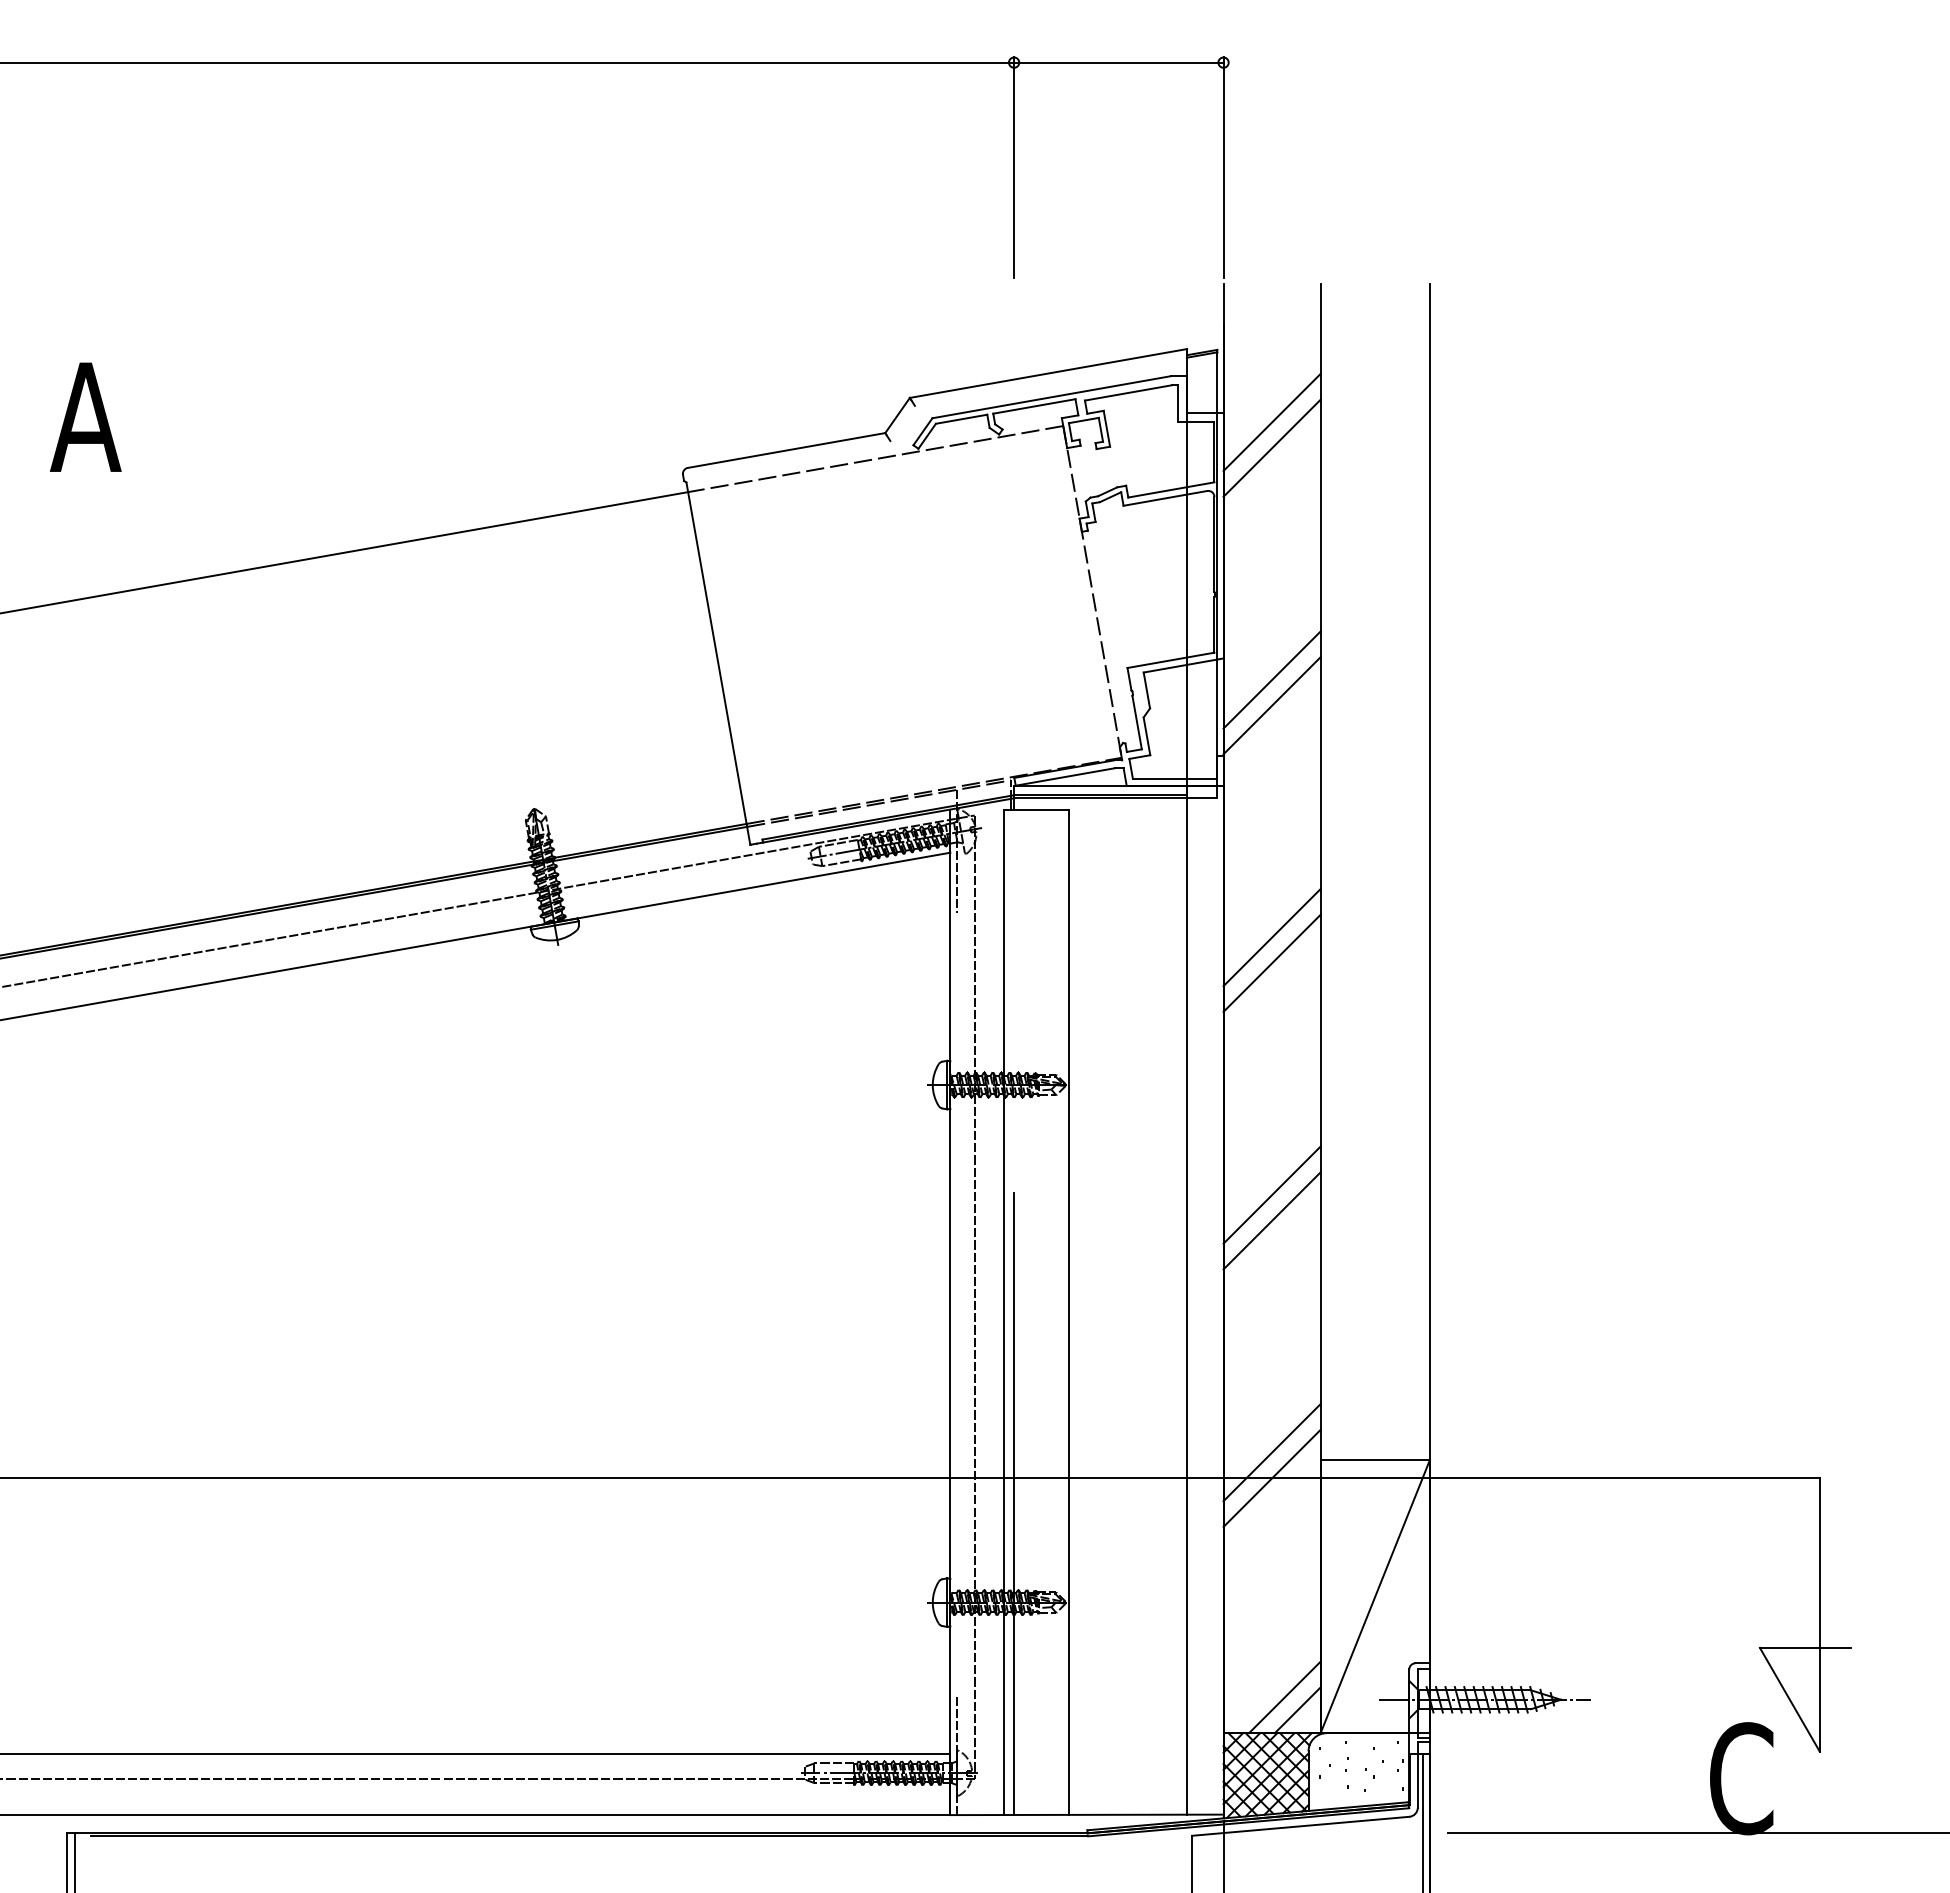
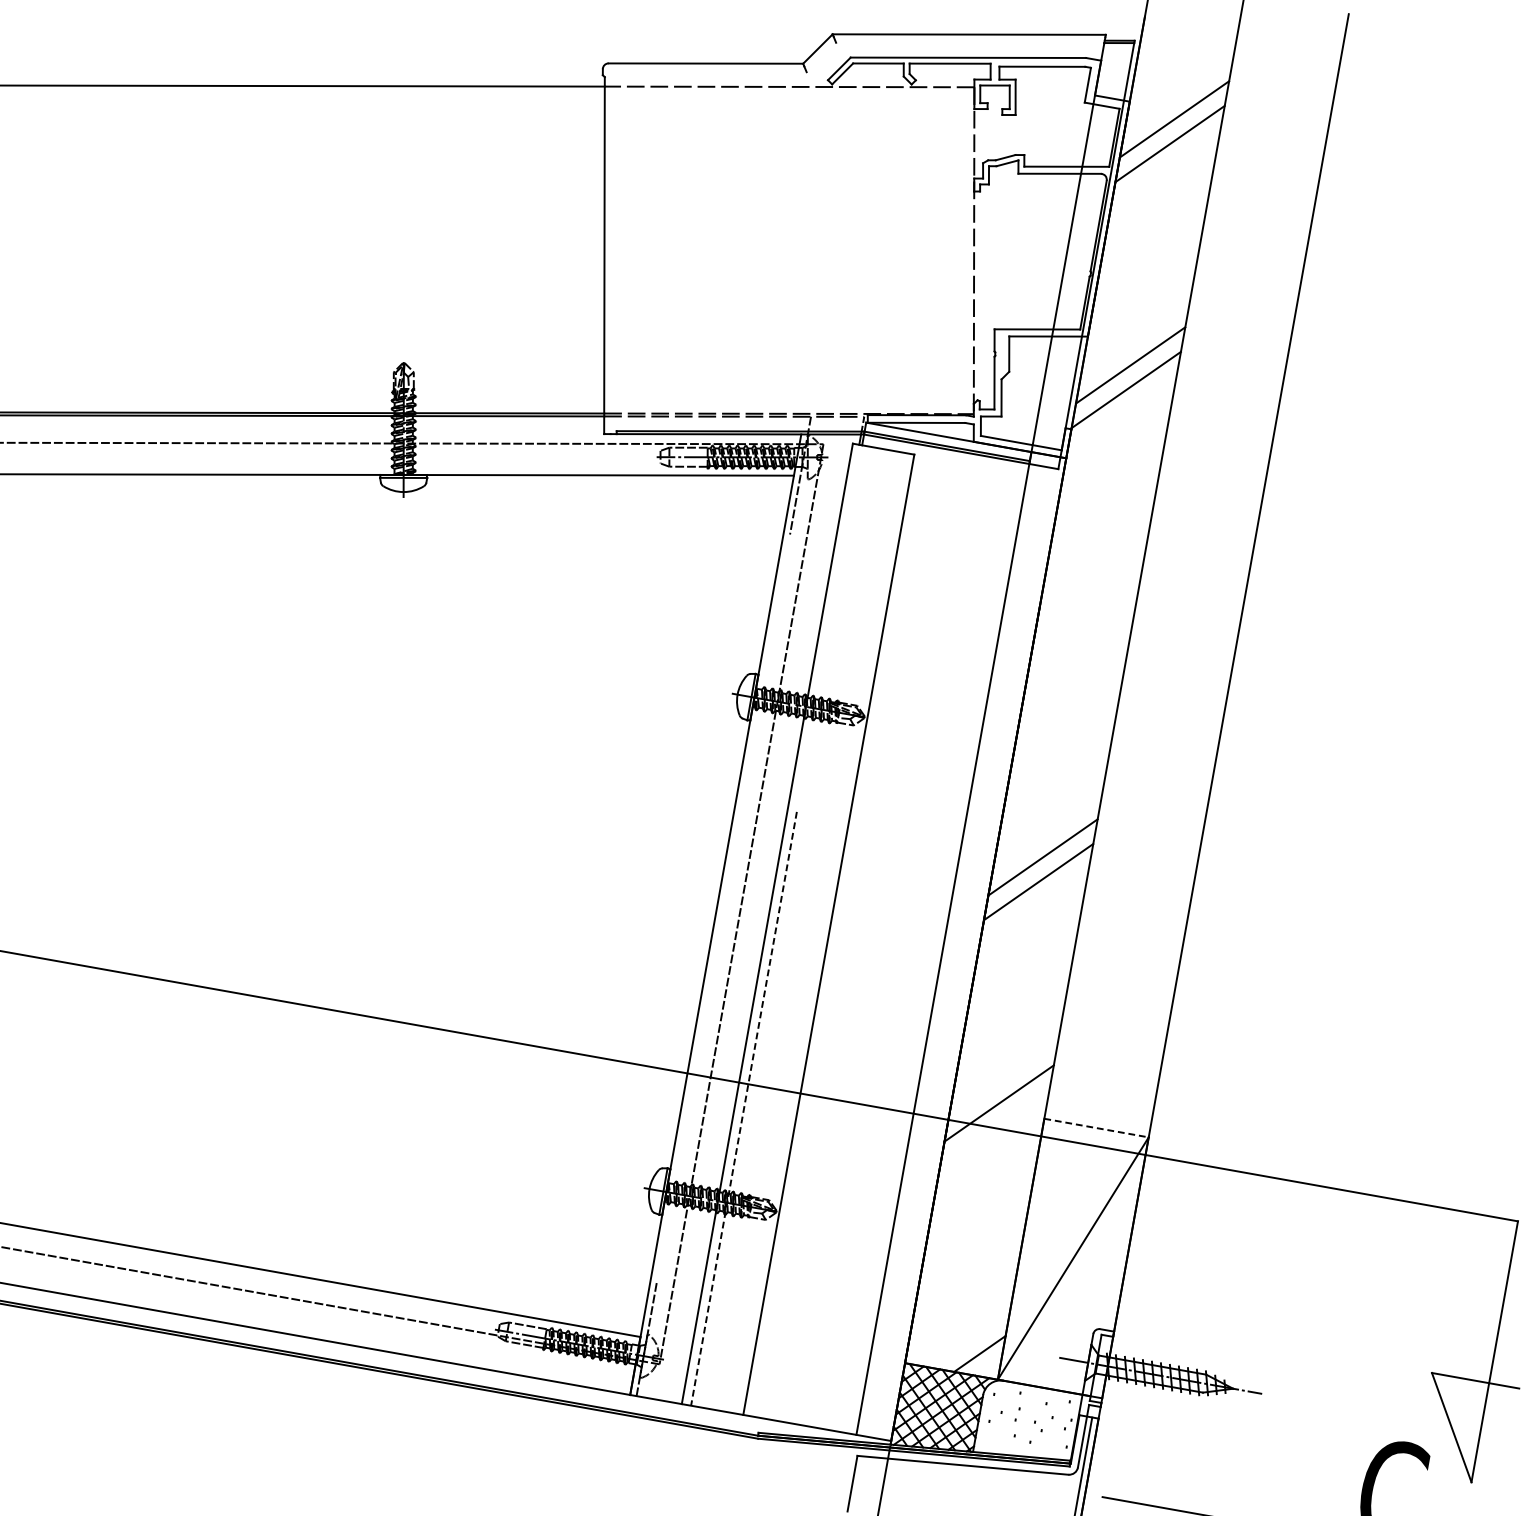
line: (1271, 937) -> (1086, 611), removed
line: (1271, 962) -> (1082, 635), removed
line: (1375, 1459) -> (1096, 1127), solid -> dashed
line: (1271, 1477) -> (994, 1127), removed
line: (1014, 1504) -> (744, 1109), solid -> dashed
line: (1284, 1697) -> (969, 1339), removed

